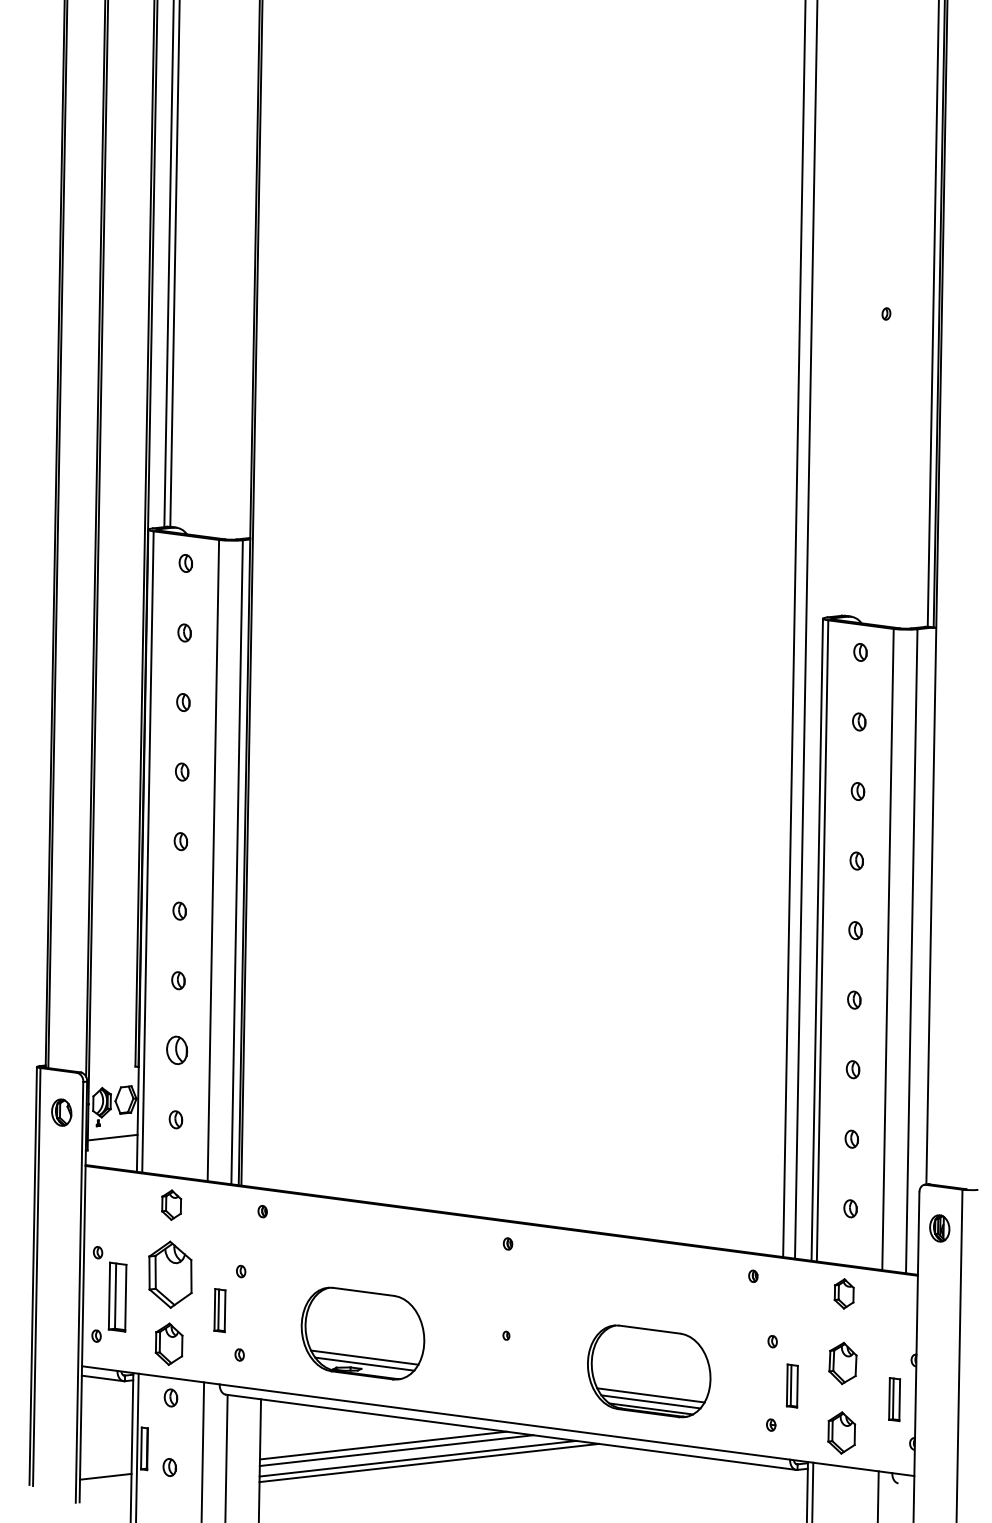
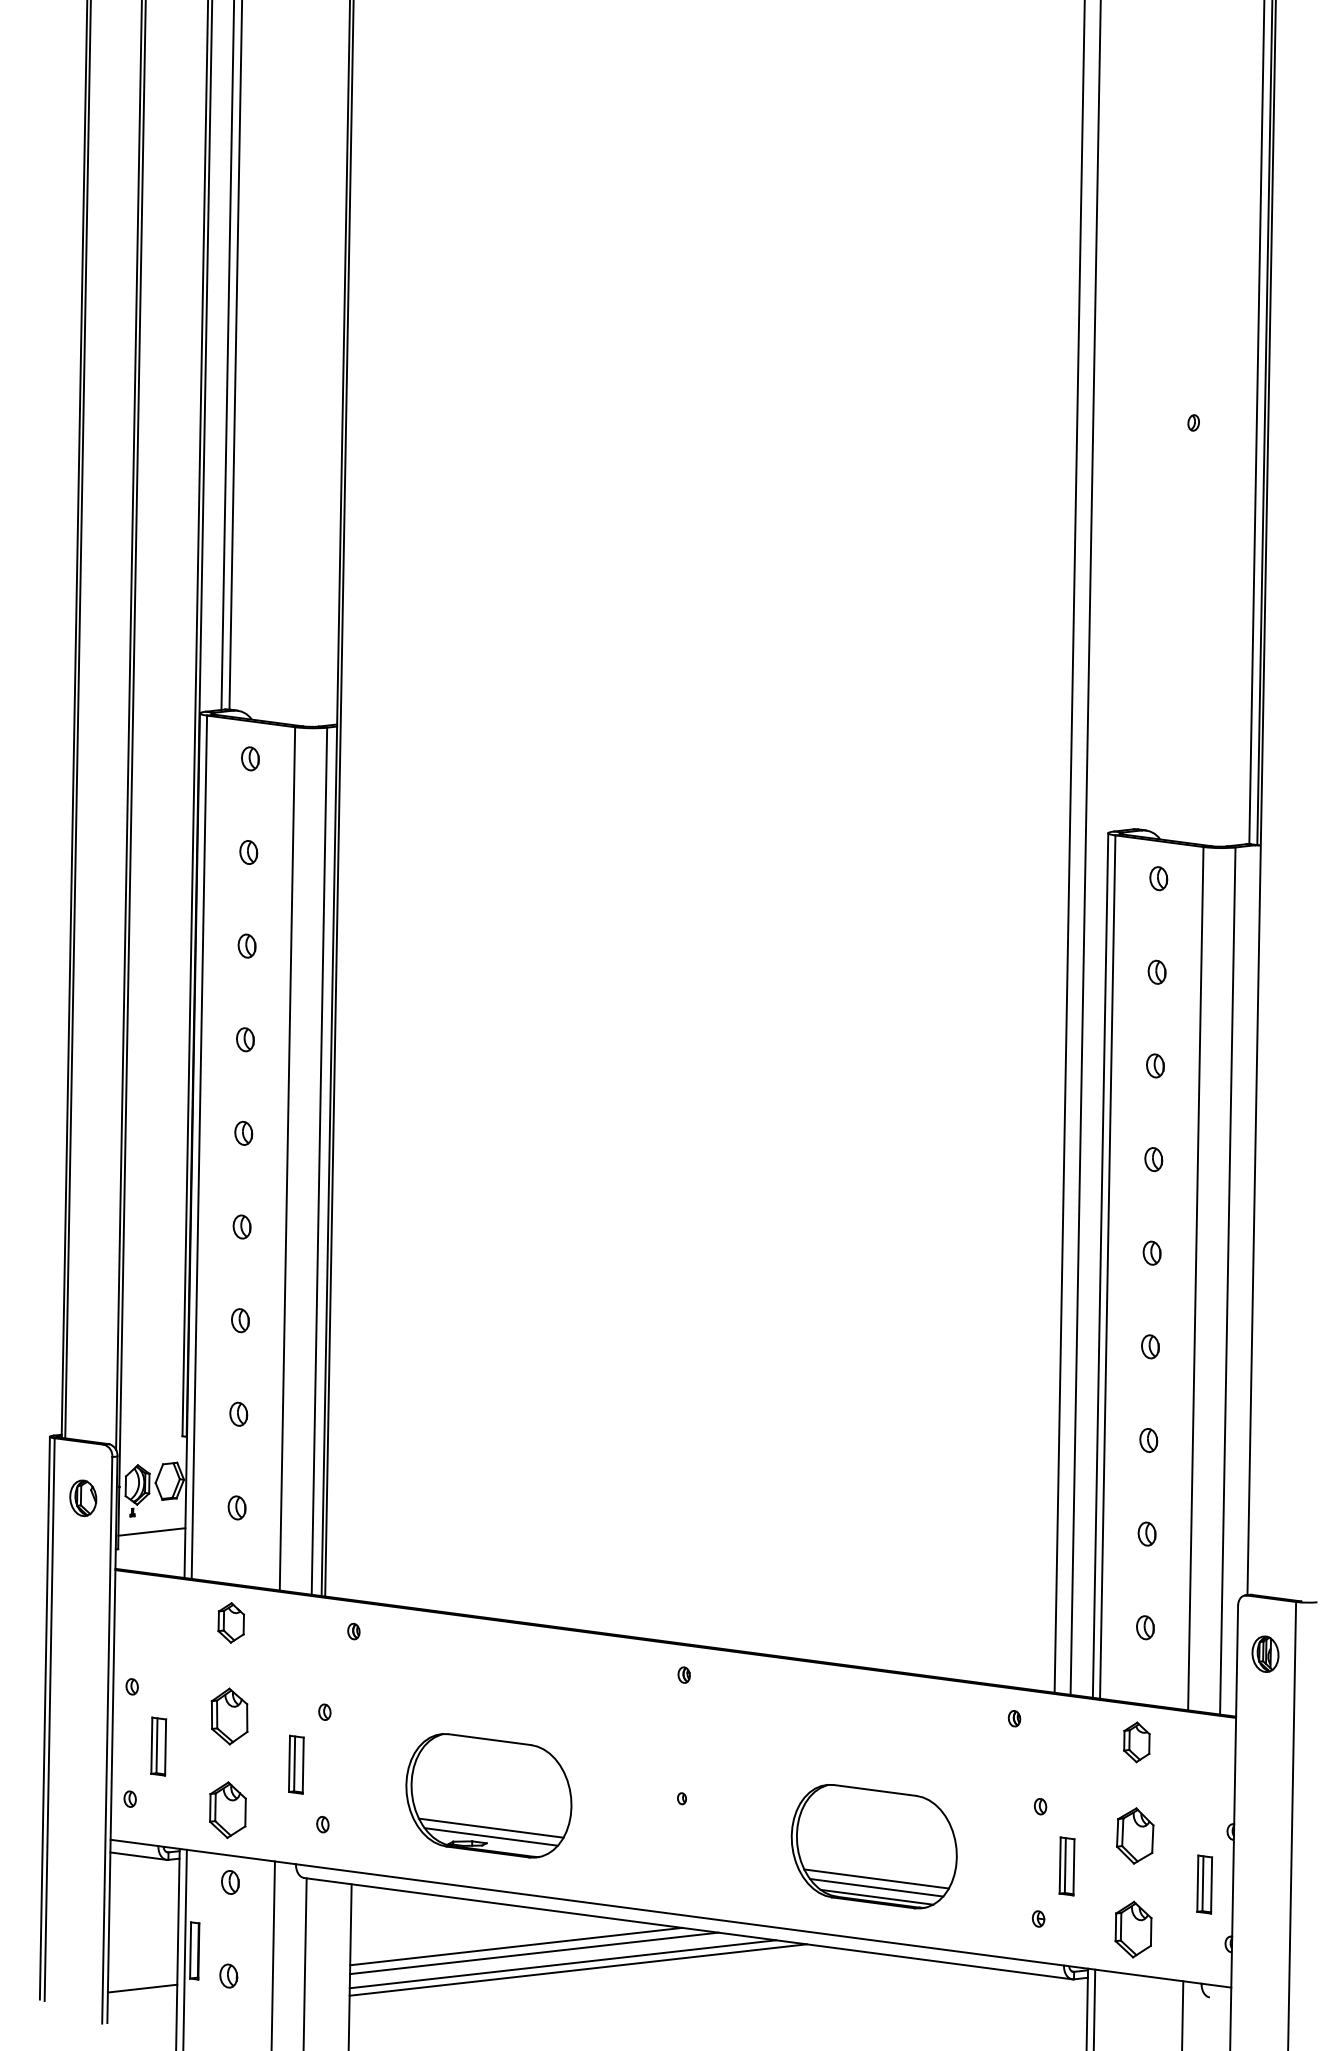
part: (177, 1049) -> (238, 1413), size x0.62
part: (170, 1274) -> (229, 1716), size x0.62
part: (117, 1296) -> (158, 1746), size x0.62

